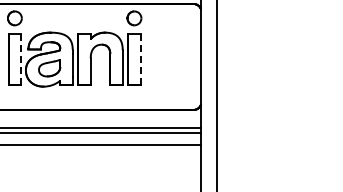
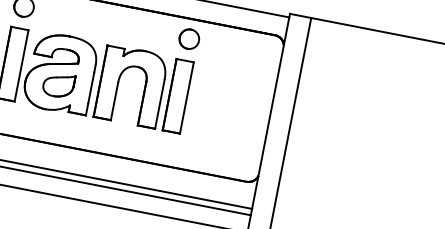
line: (21, 59) -> (22, 65), dashed -> solid
line: (140, 59) -> (186, 97), dashed -> solid

